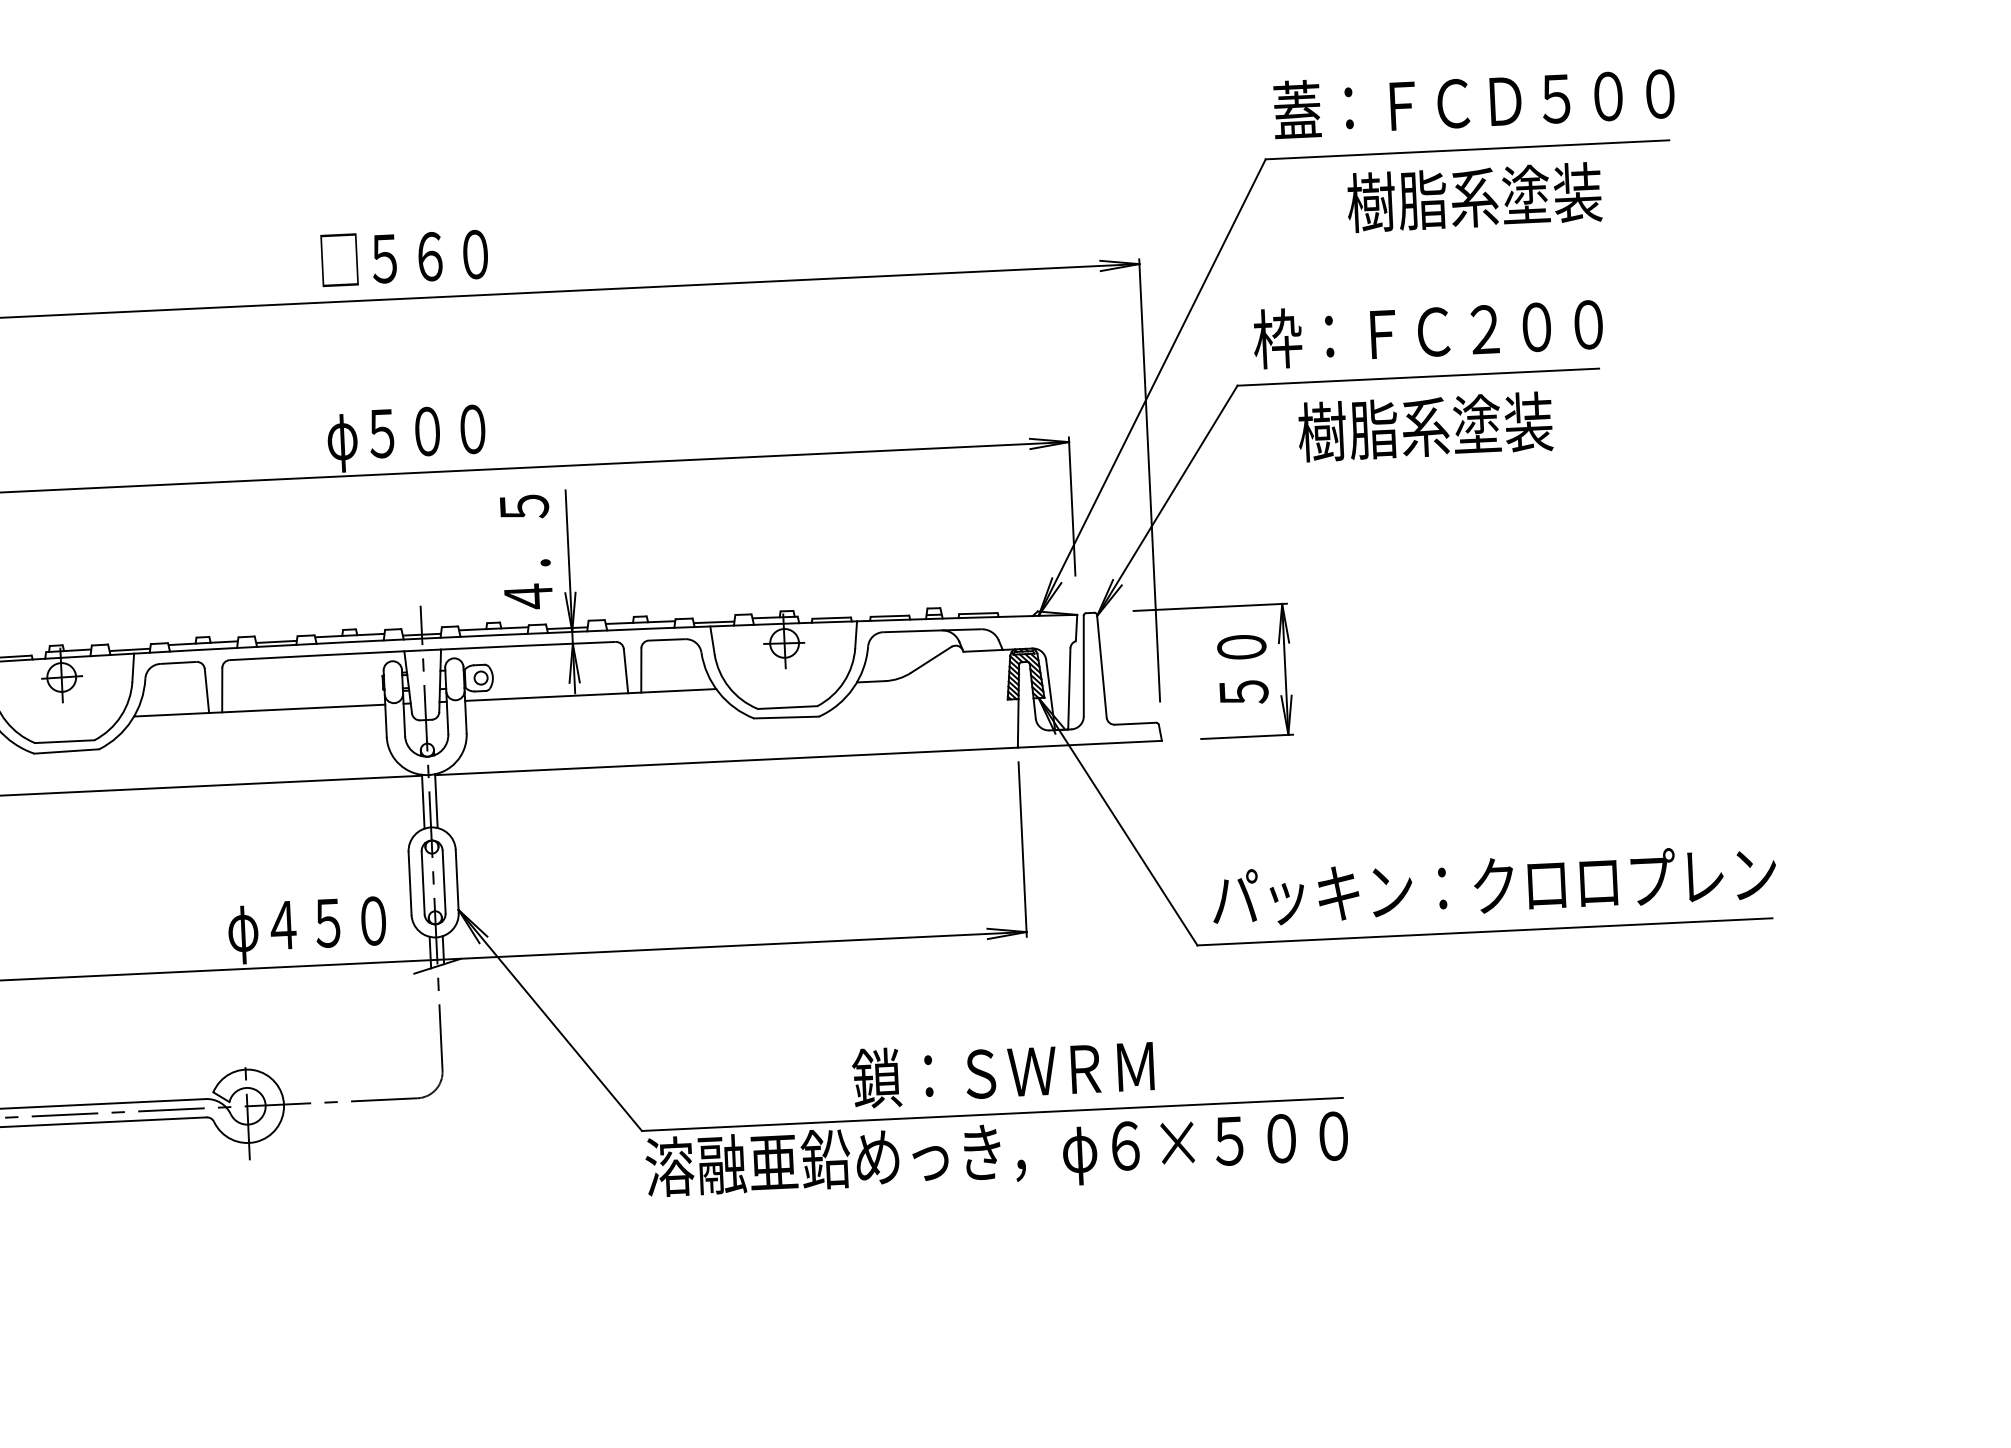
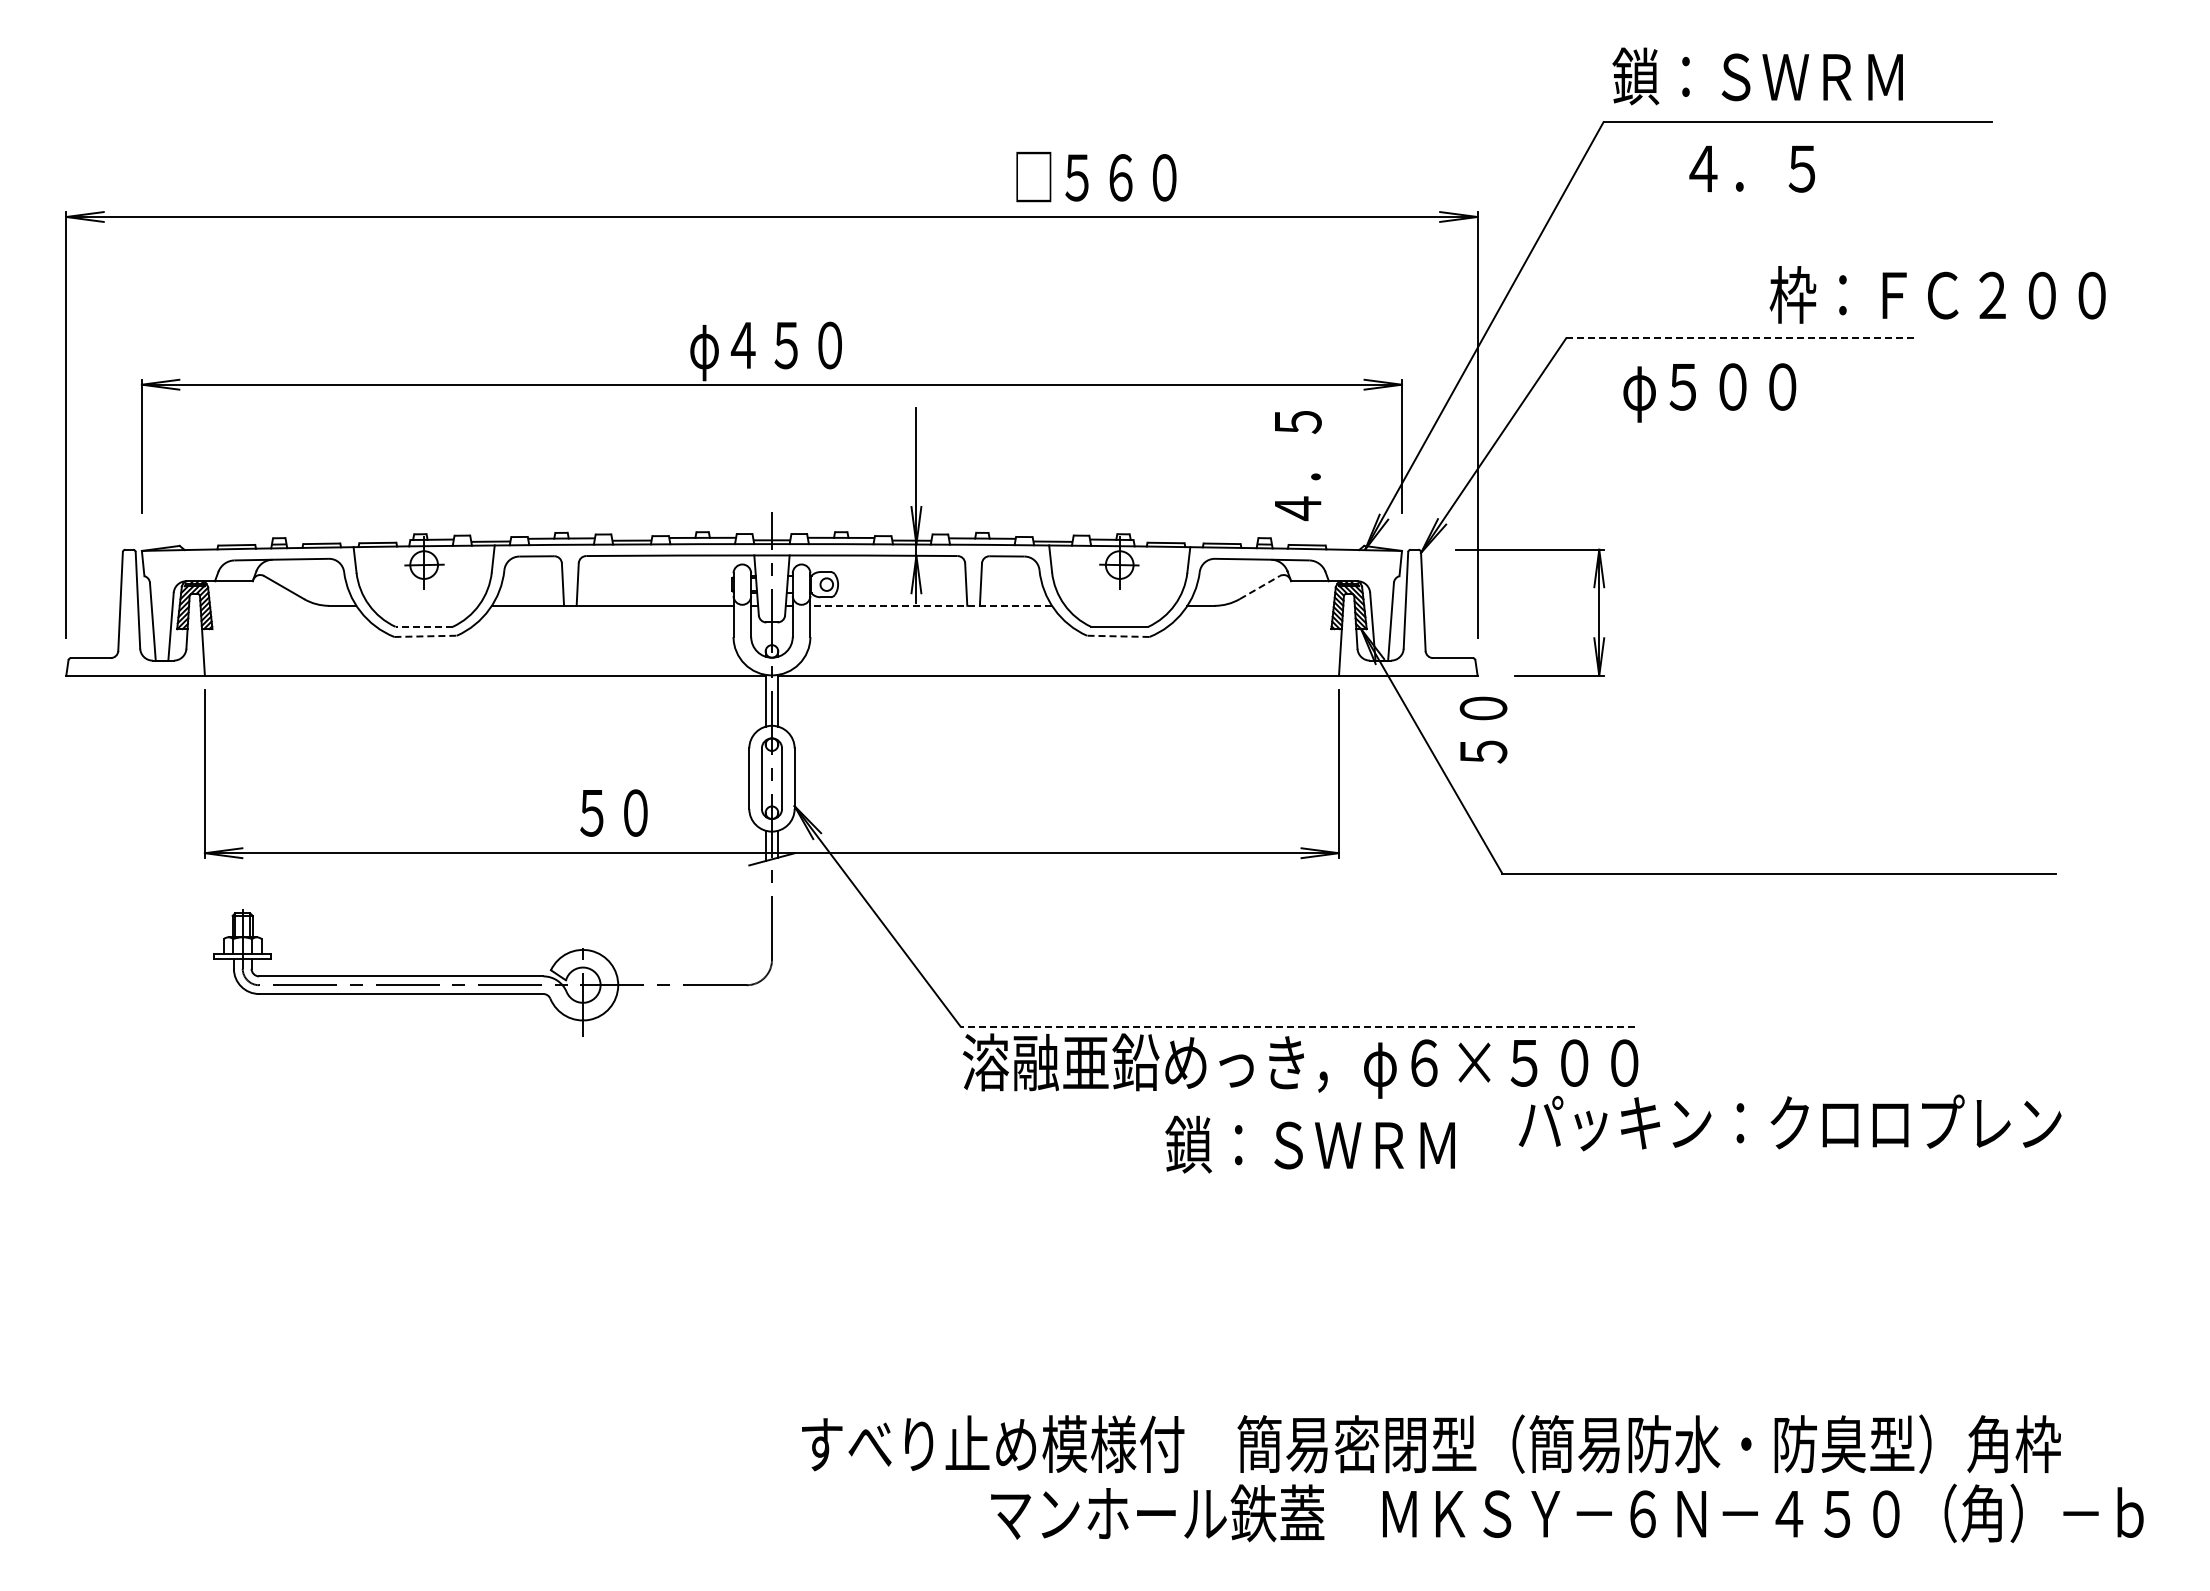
text: (1473, 102) -> (1805, 76), 蓋：ＦＣＤ５００ -> 鎖：ＳＷＲＭ
text: (1474, 197) -> (1802, 168), 樹脂系塗装 -> ４．５
text: (404, 256) -> (1096, 176), moved
text: (1427, 331) -> (1937, 294), moved
line: (1418, 377) -> (1740, 338), solid -> dashed
text: (1425, 430) -> (1744, 389), 樹脂系塗装 -> φ５００
text: (404, 432) -> (764, 345), φ５００ -> φ４５０
text: (526, 551) -> (1298, 465), moved
line: (931, 659) -> (1260, 587), solid -> dashed
text: (1242, 669) -> (1483, 729), moved
line: (590, 694) -> (931, 605), solid -> dashed
line: (785, 717) -> (1117, 636), solid -> dashed
line: (65, 741) -> (424, 626), solid -> dashed
line: (67, 751) -> (426, 636), solid -> dashed
text: (1493, 885) -> (1789, 1122), moved
text: (307, 929) -> (648, 818), φ４５０ -> ５０
text: (1002, 1072) -> (1309, 1144), moved
line: (991, 1114) -> (1297, 1026), solid -> dashed

